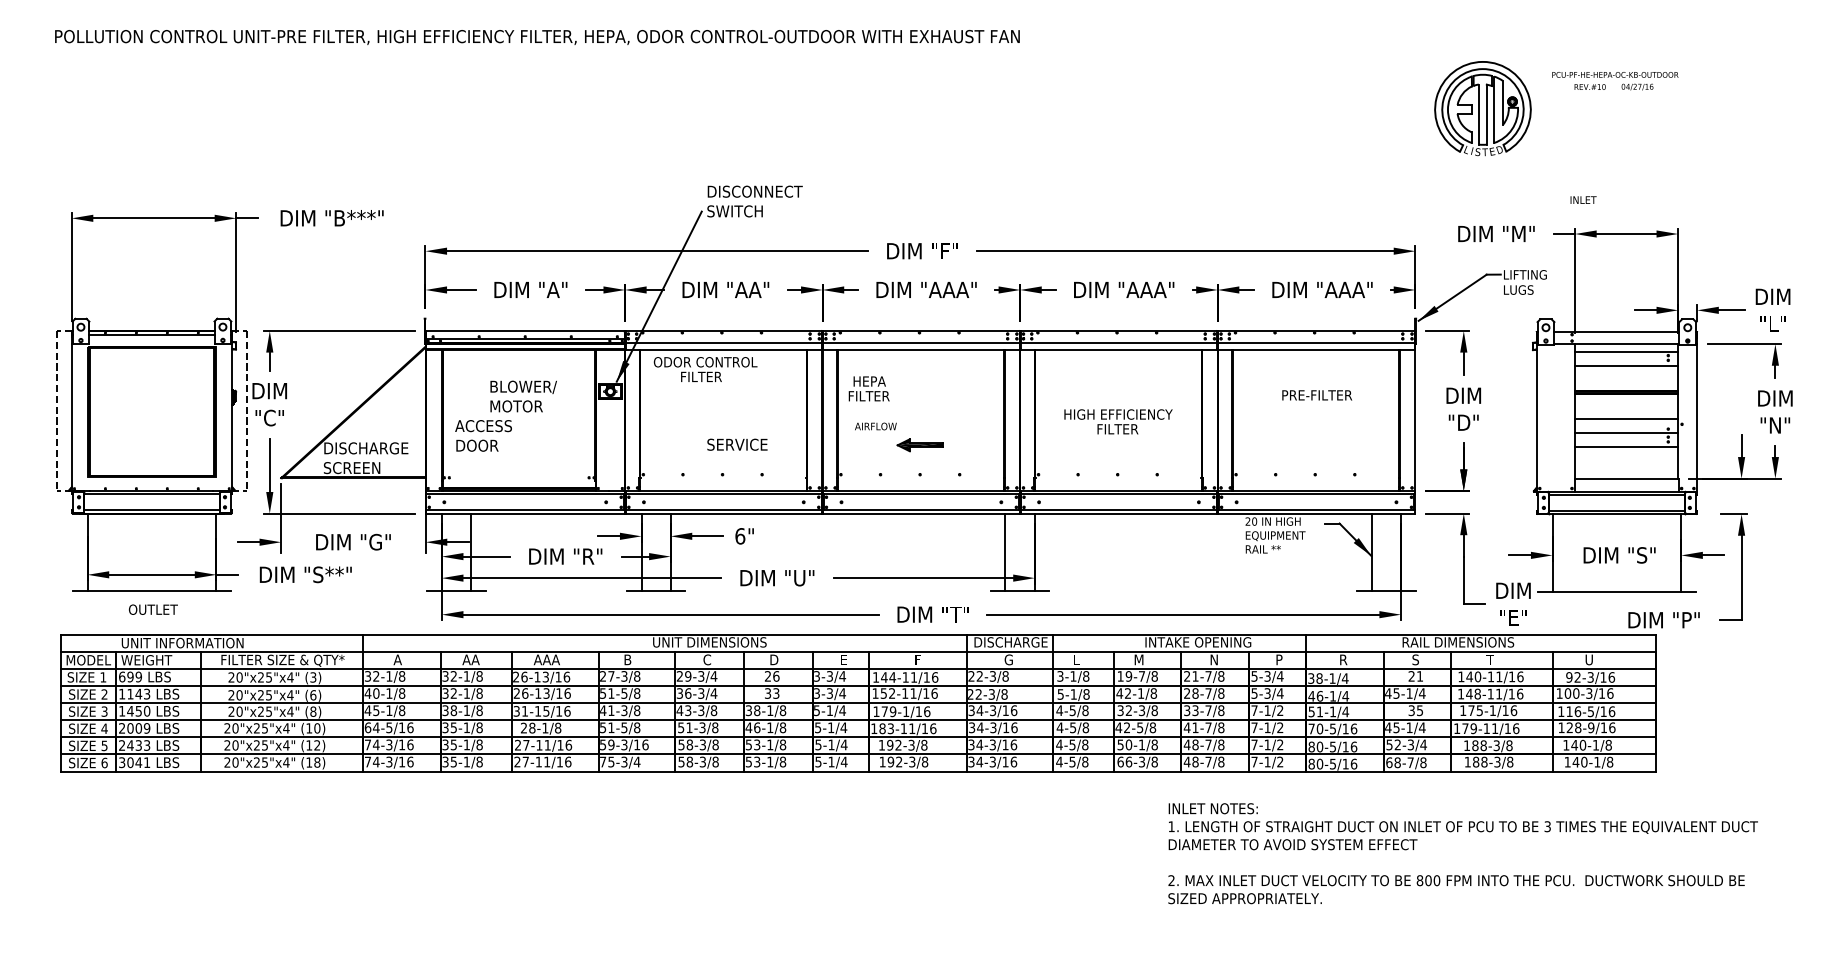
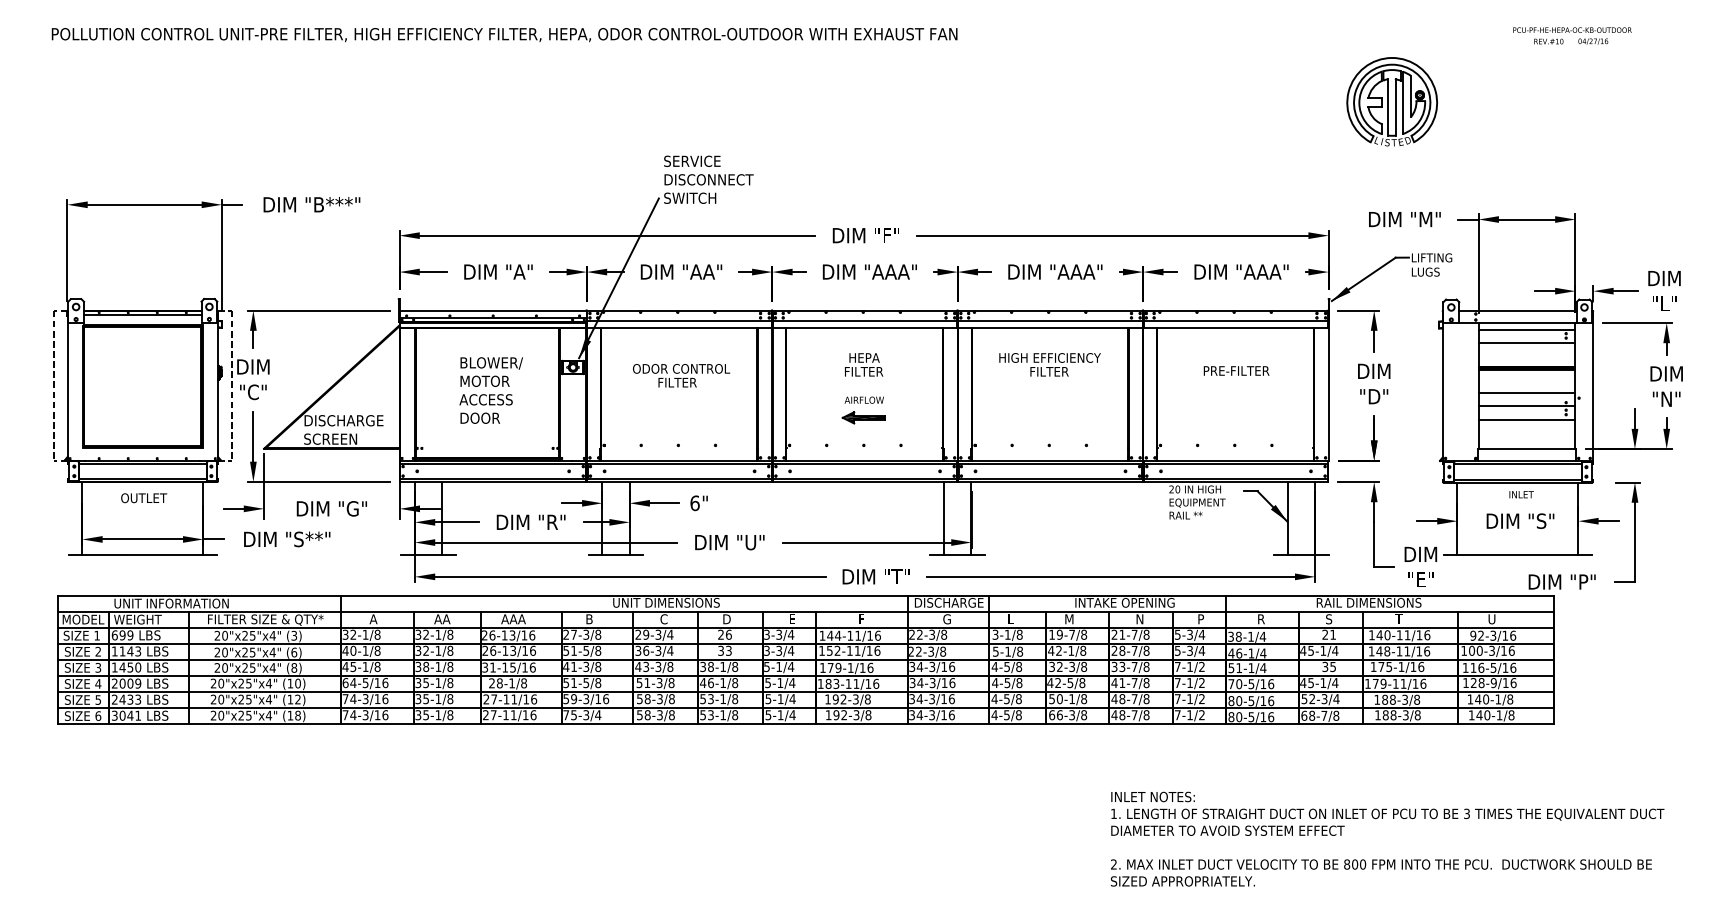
text: (1615, 80) -> (1572, 35), moved
text: (1583, 199) -> (1521, 494), moved
text: (705, 369) -> (681, 375), moved
text: (869, 388) -> (864, 364), moved
text: (1117, 421) -> (1049, 364), moved
text: (874, 425) -> (863, 399), moved
text: (482, 435) -> (485, 408), moved
text: (737, 443) -> (692, 160), moved
text: (153, 610) -> (144, 498), moved
text: (1463, 852) -> (1387, 838), moved

